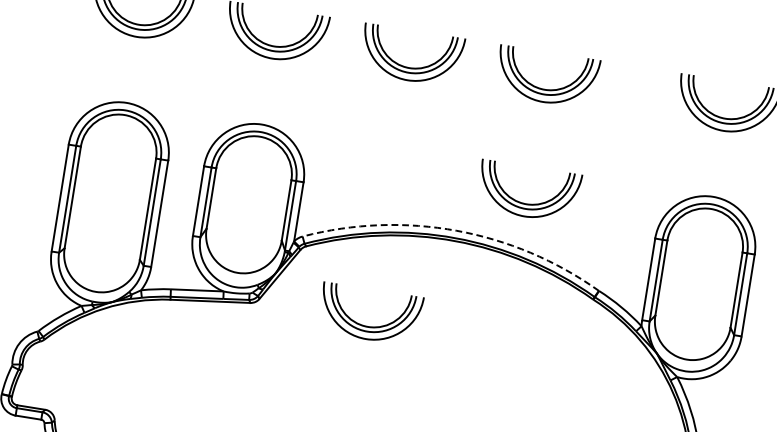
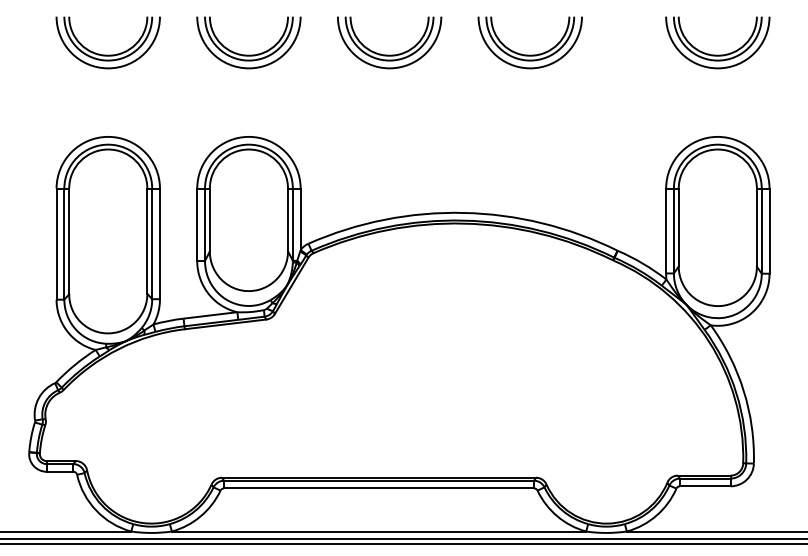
part: (526, 203) -> (529, 173), removed
arc: (456, 230) -> (463, 212), dashed -> solid
part: (368, 325) -> (389, 323), removed

